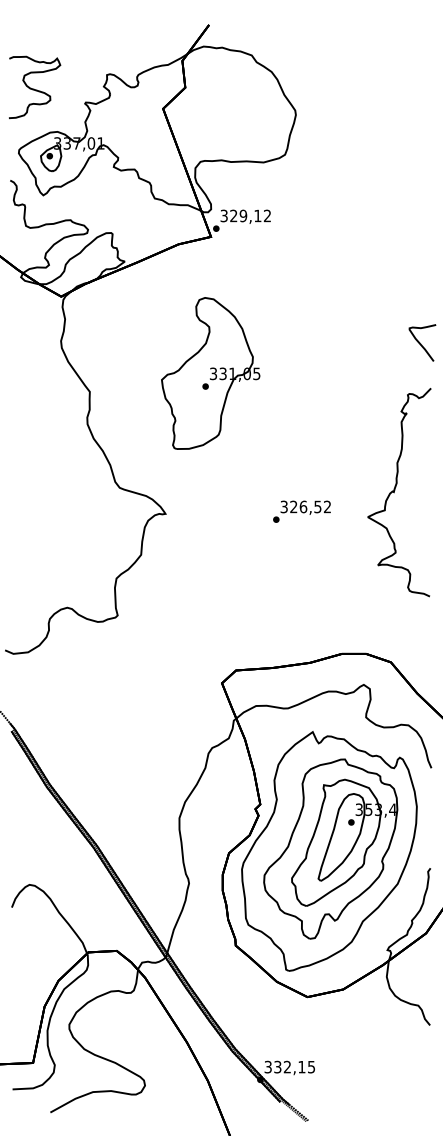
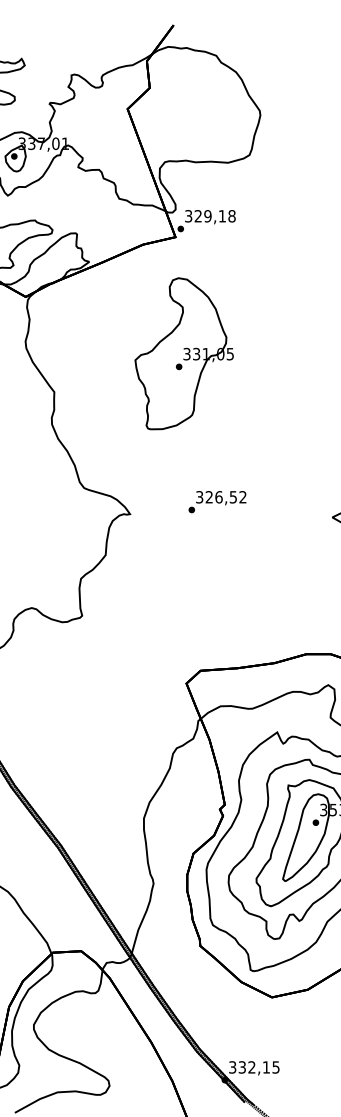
text: (267, 215) -> (232, 215), 329,12 -> 329,18
part: (210, 373) -> (184, 353), moved
text: (301, 511) -> (217, 501), moved

